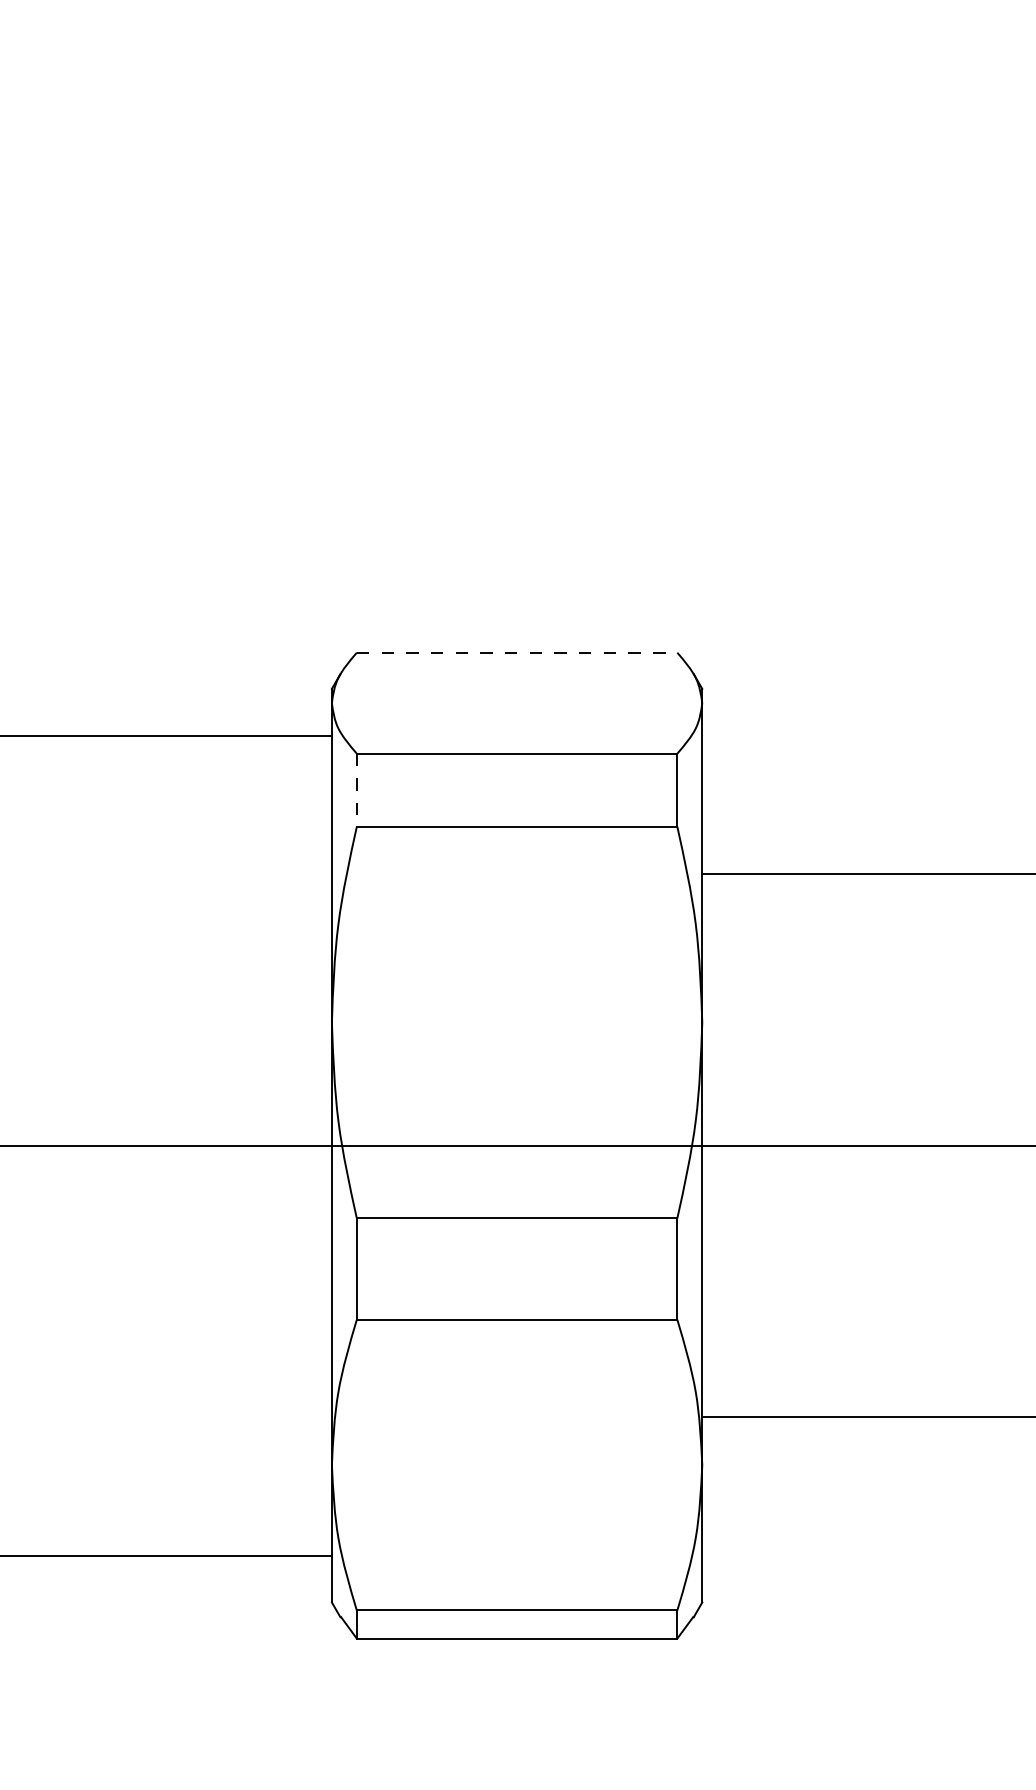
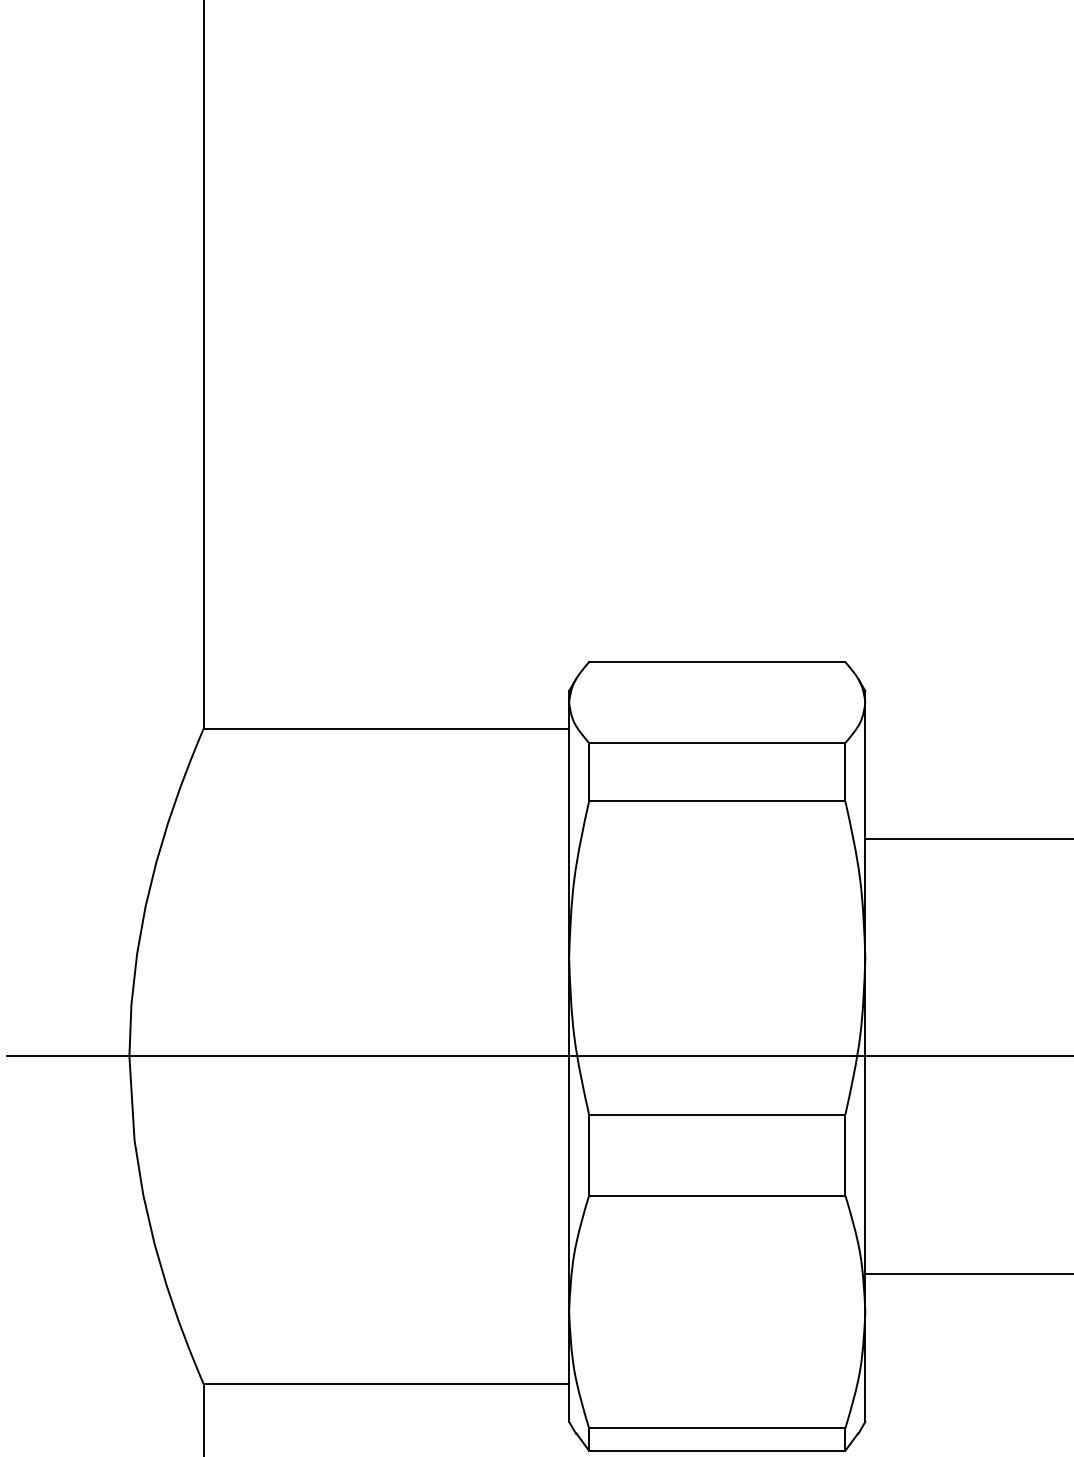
line: (517, 653) -> (717, 662), dashed -> solid
line: (357, 790) -> (589, 772), dashed -> solid

